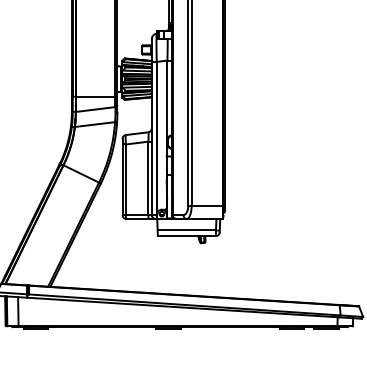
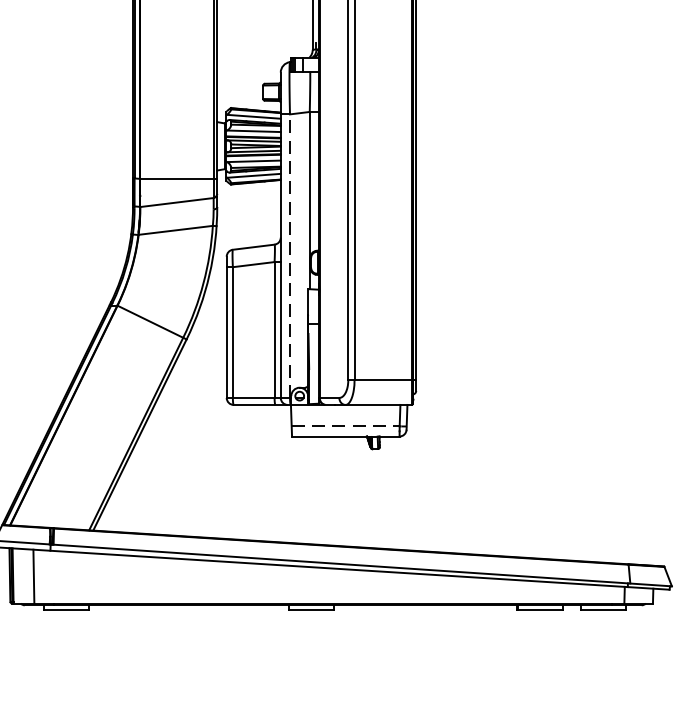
line: (156, 138) -> (289, 256), solid -> dashed
line: (187, 230) -> (346, 426), solid -> dashed

